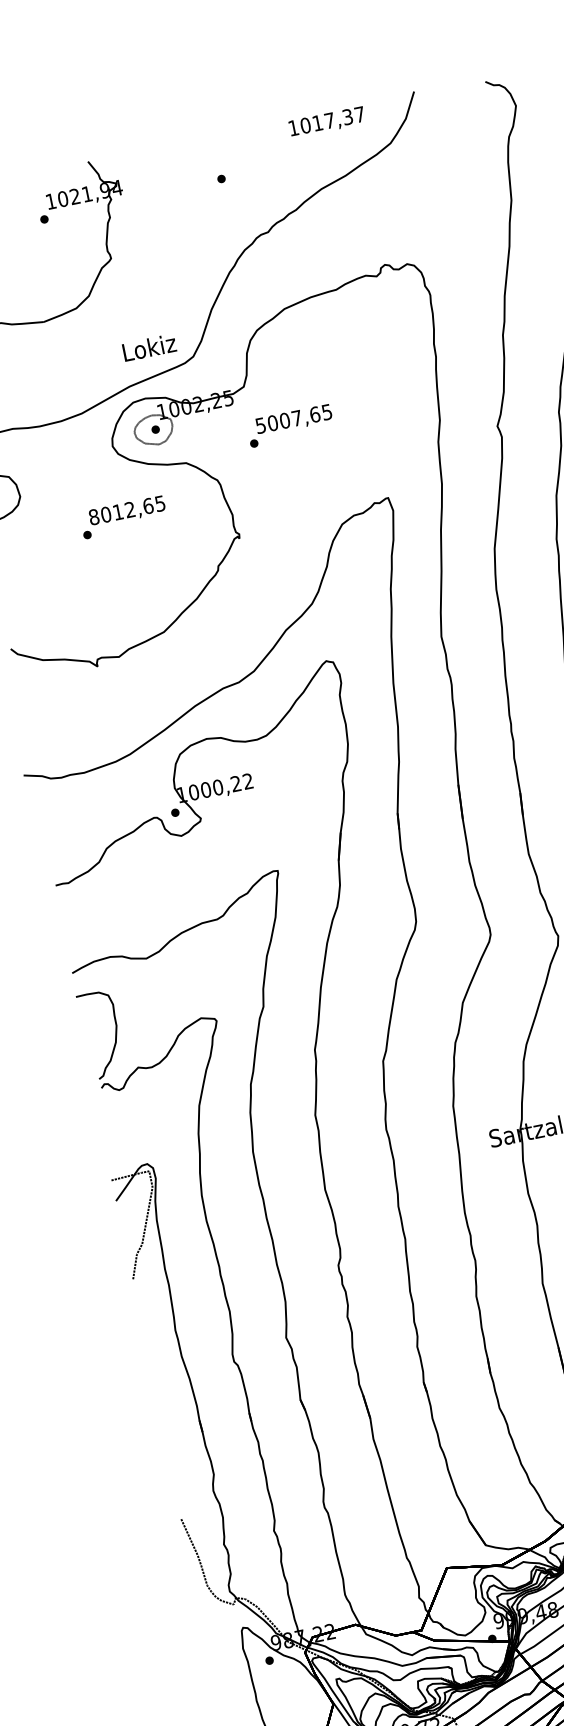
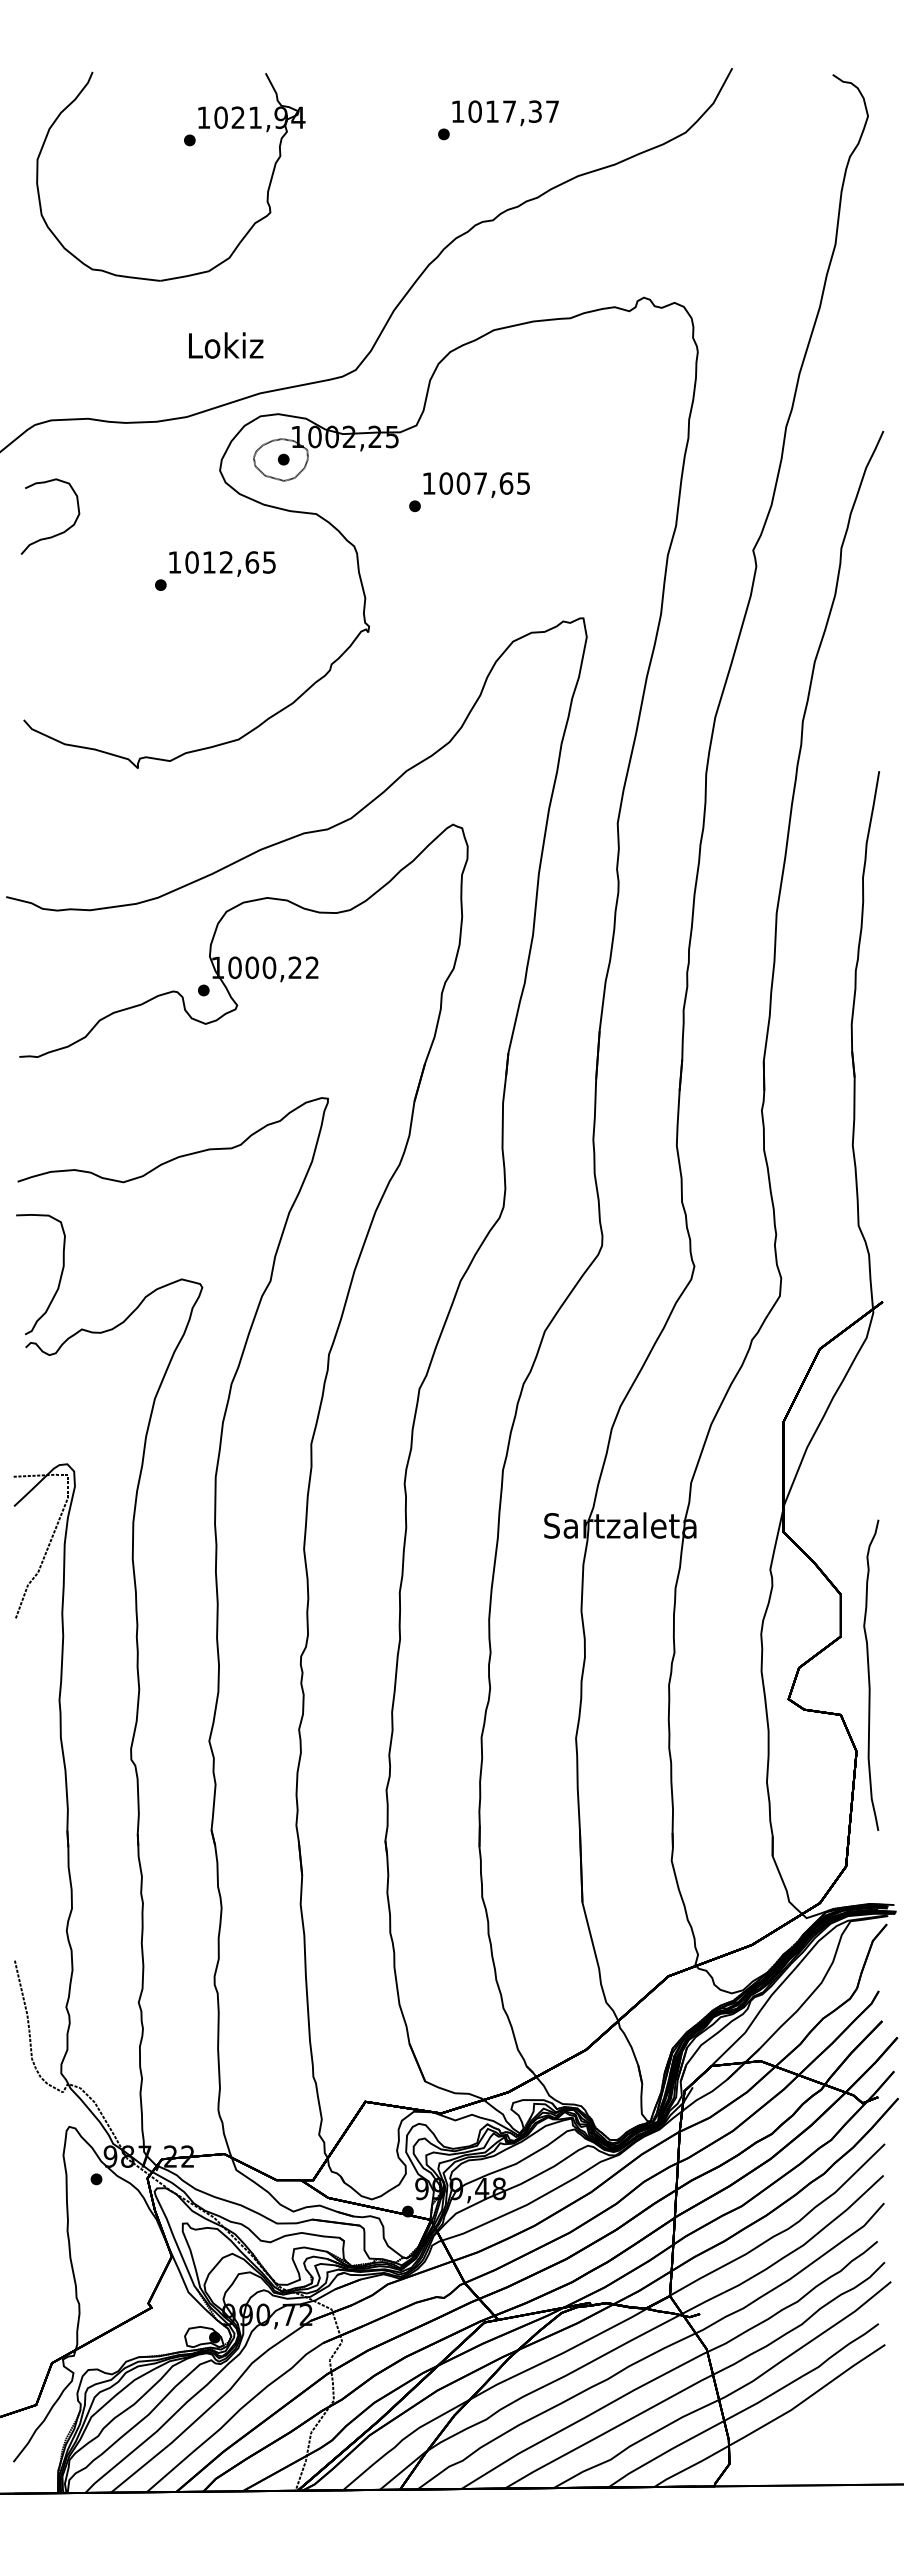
text: (327, 122) -> (505, 113), moved
text: (149, 347) -> (226, 345), moved
text: (260, 425) -> (428, 483), 5007,65 -> 1007,65
text: (93, 517) -> (174, 562), 8012,65 -> 1012,65

